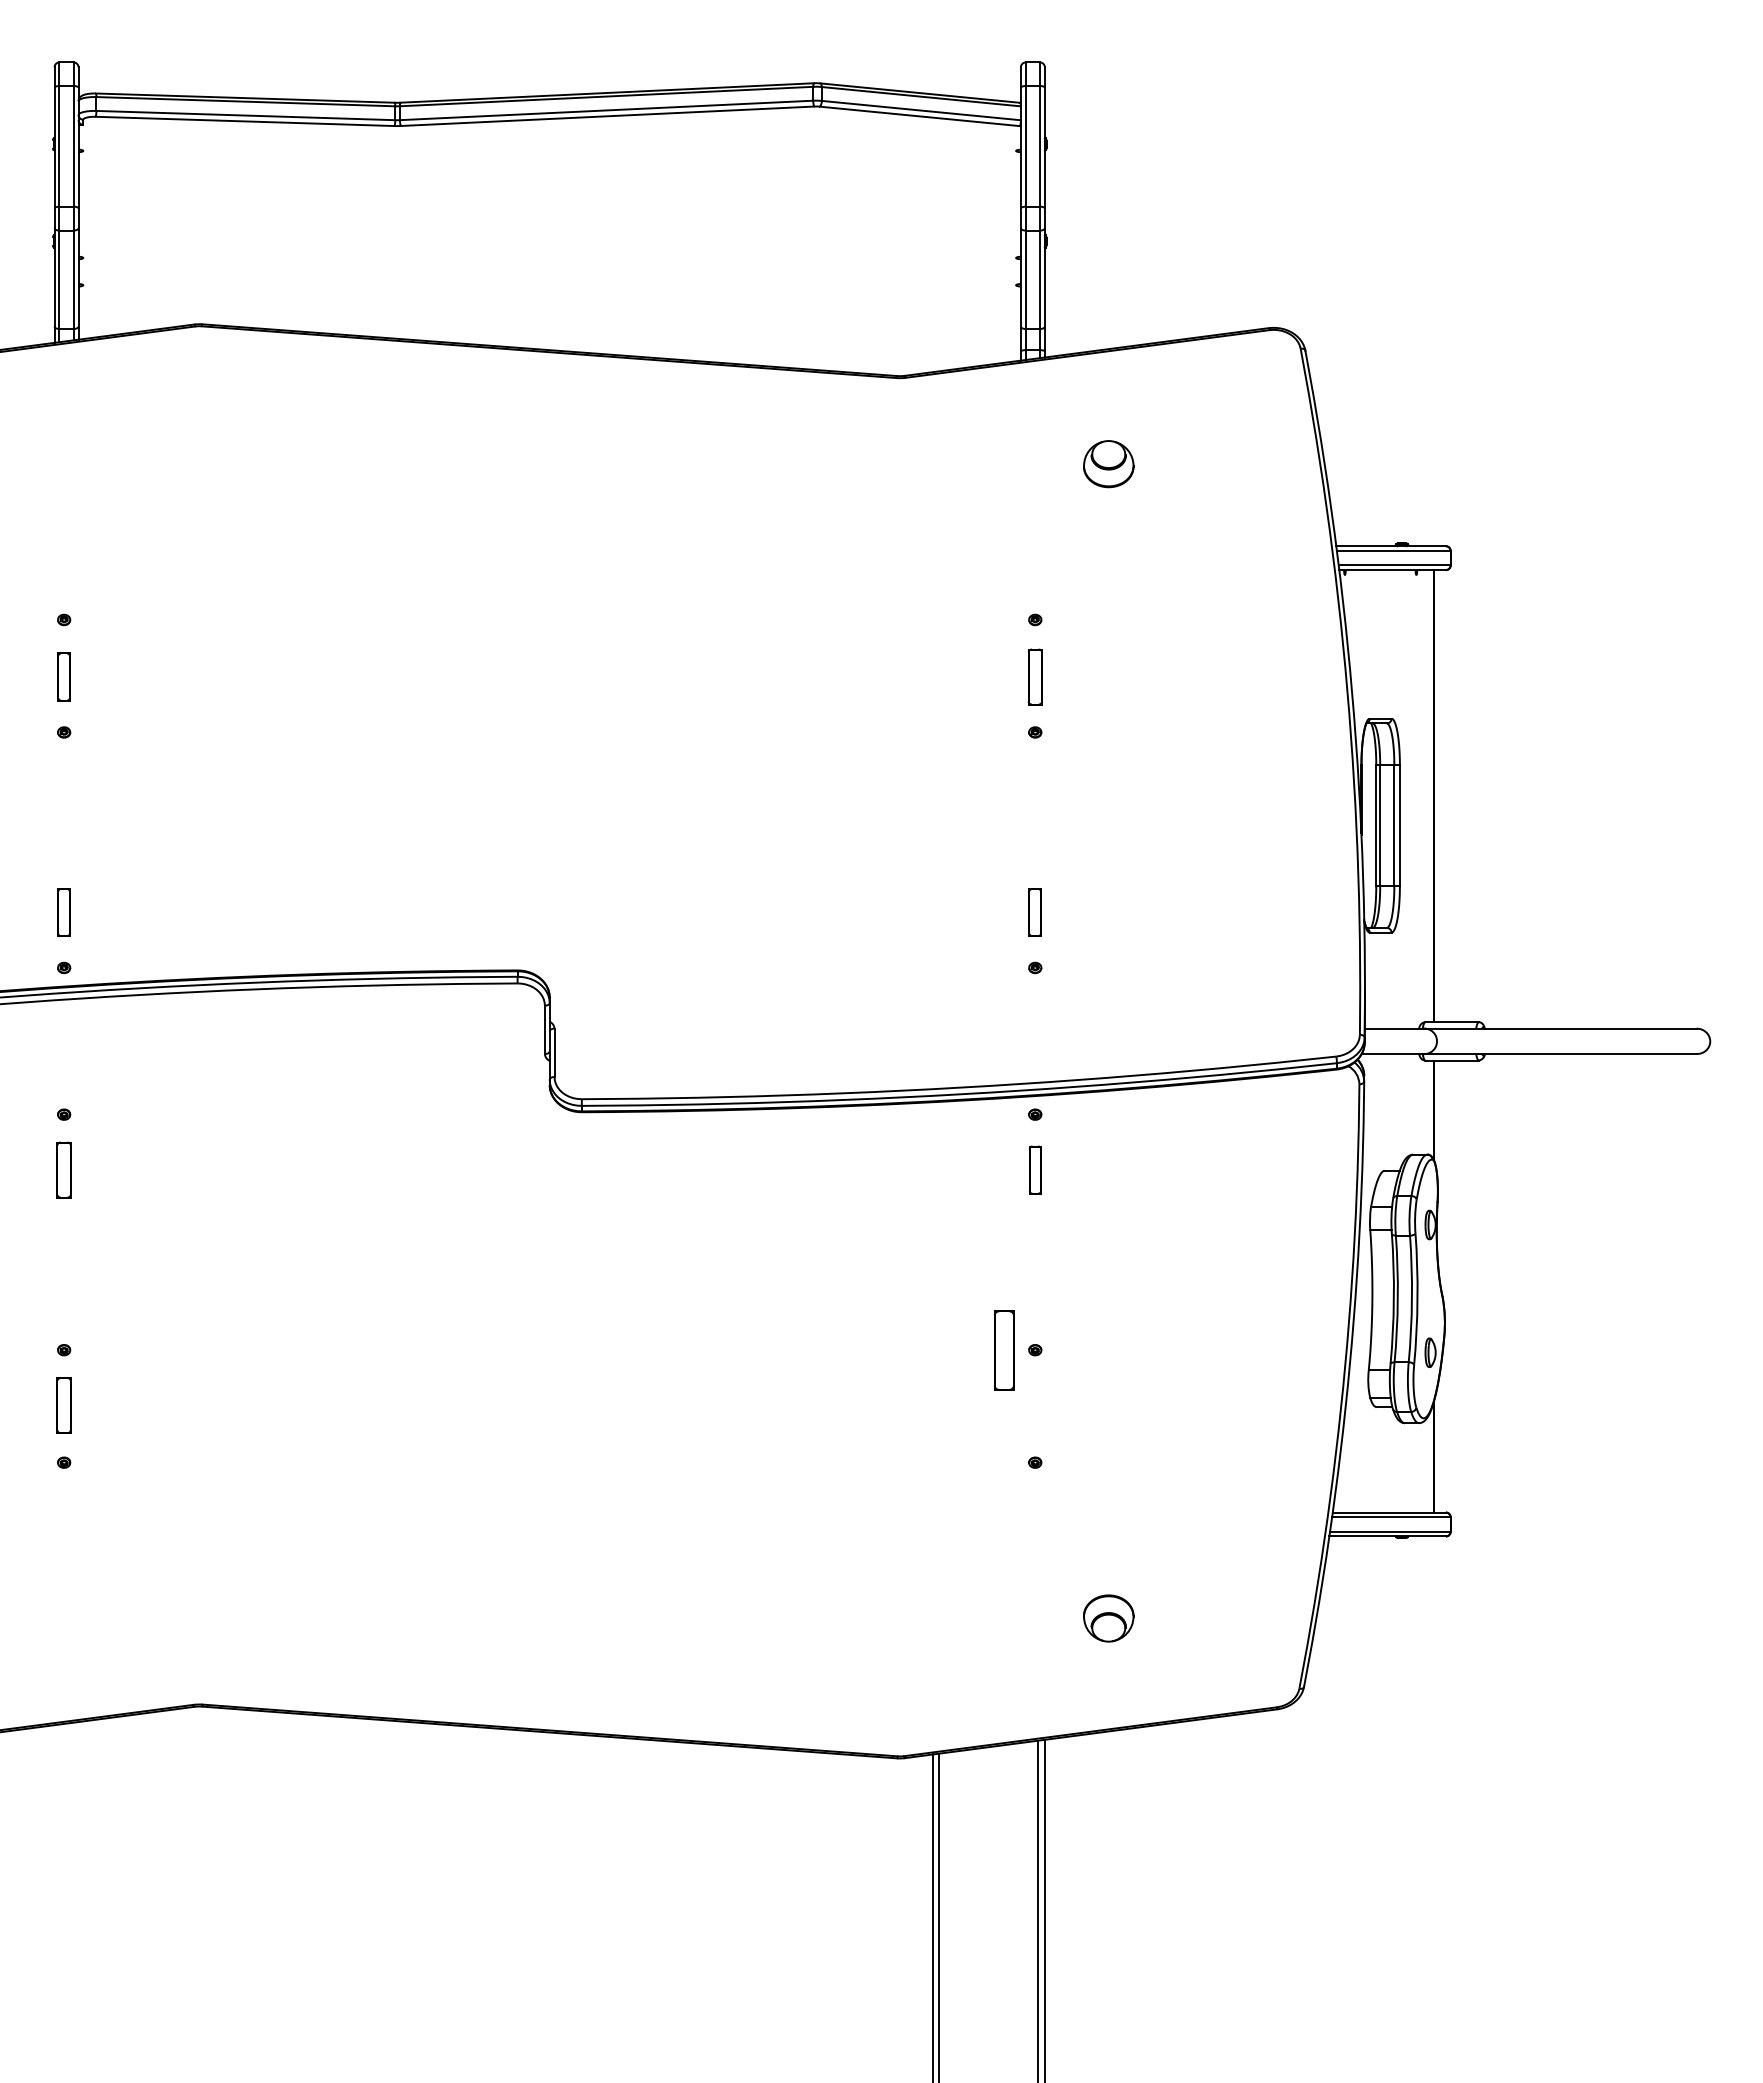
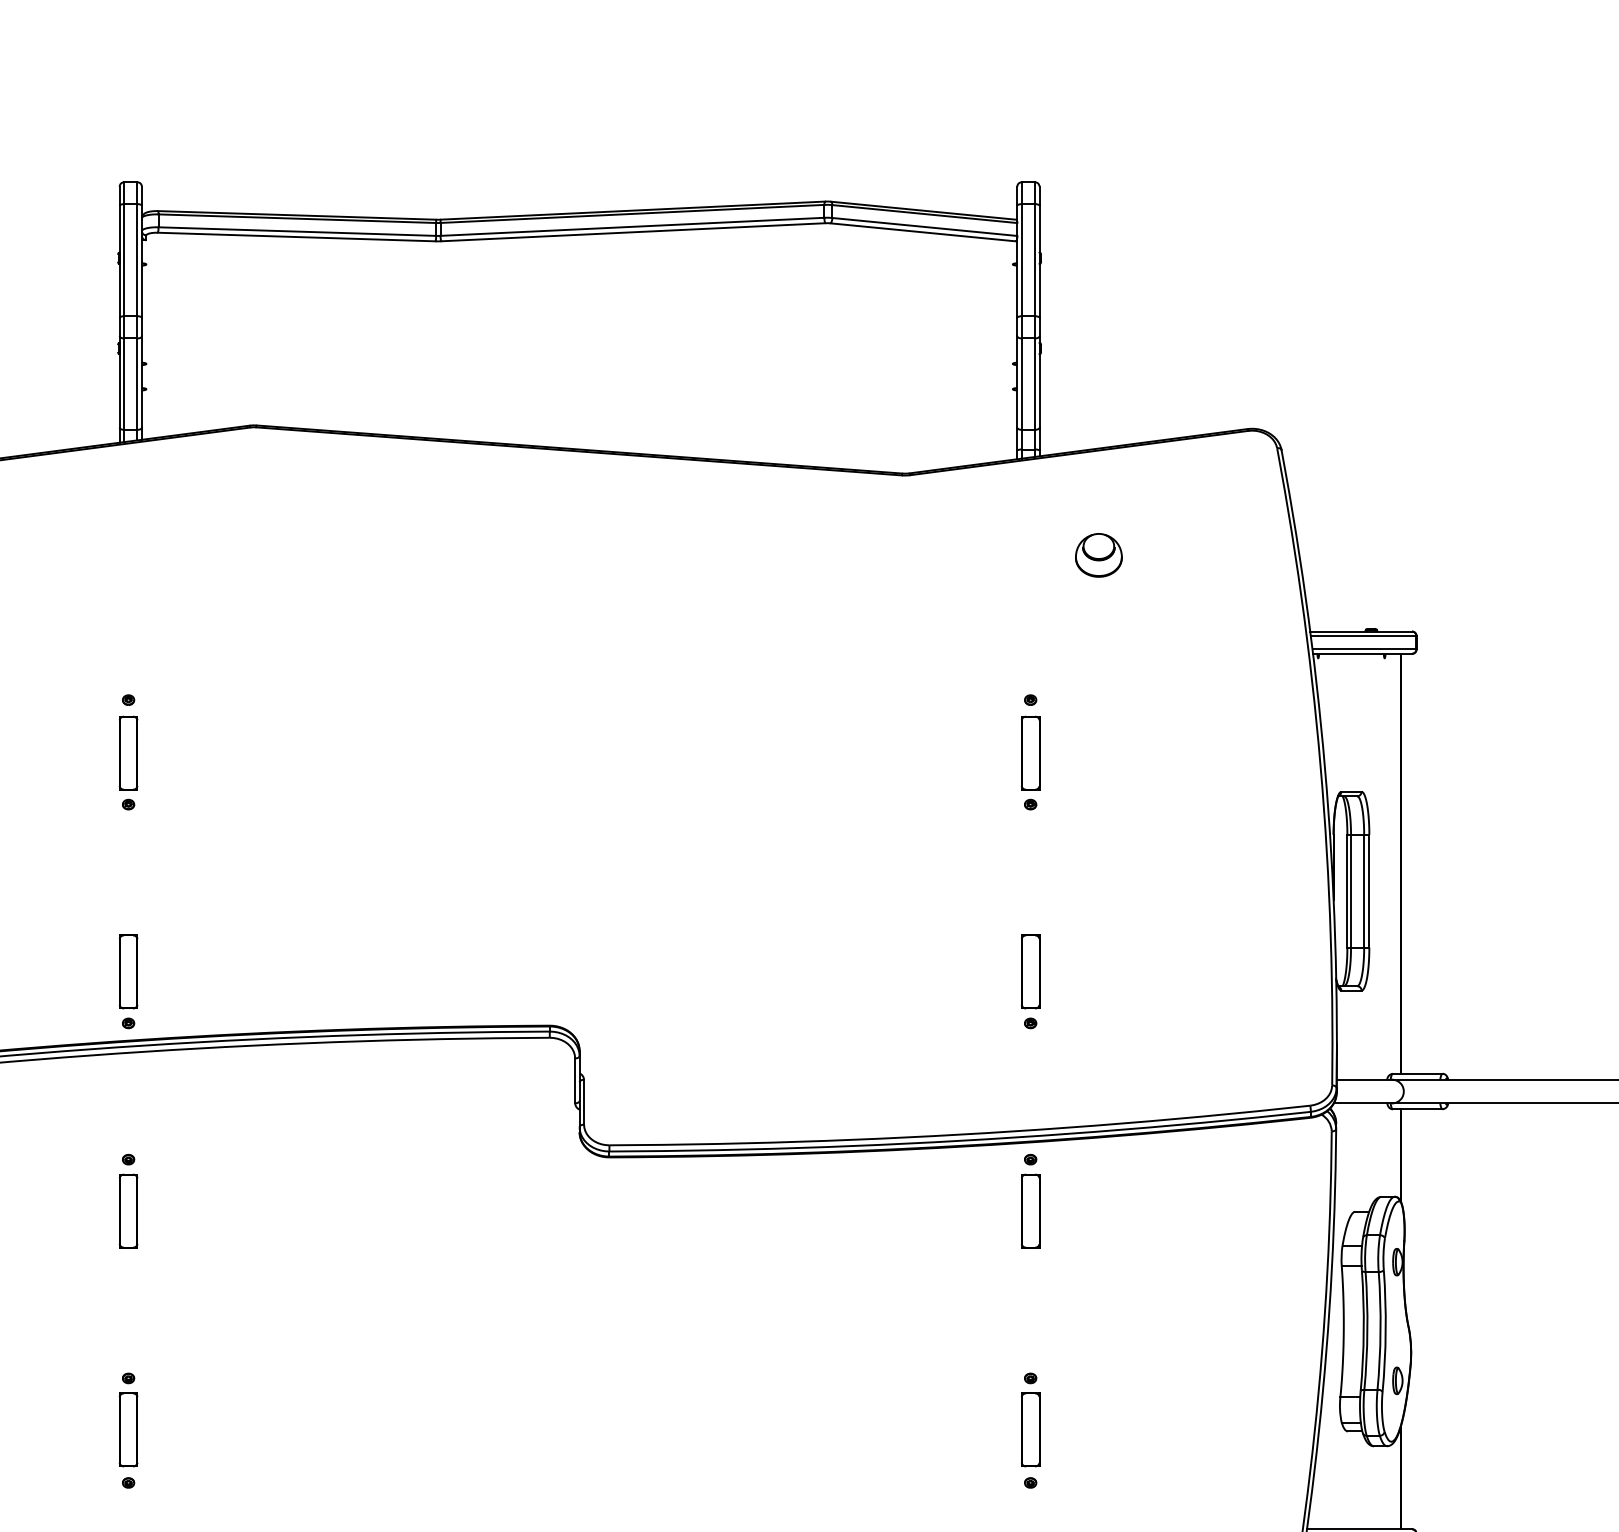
part: (63, 676) -> (127, 752), size x1.67
part: (1035, 676) -> (1030, 752), size x1.43
part: (63, 912) -> (127, 971), size x1.67
part: (1034, 912) -> (1029, 971), size x1.67
part: (63, 1169) -> (127, 1210), size x1.43
part: (1035, 1169) -> (1030, 1210), size x1.67
part: (1003, 1350) -> (1029, 1429), moved
part: (63, 1405) -> (127, 1429), size x1.43

